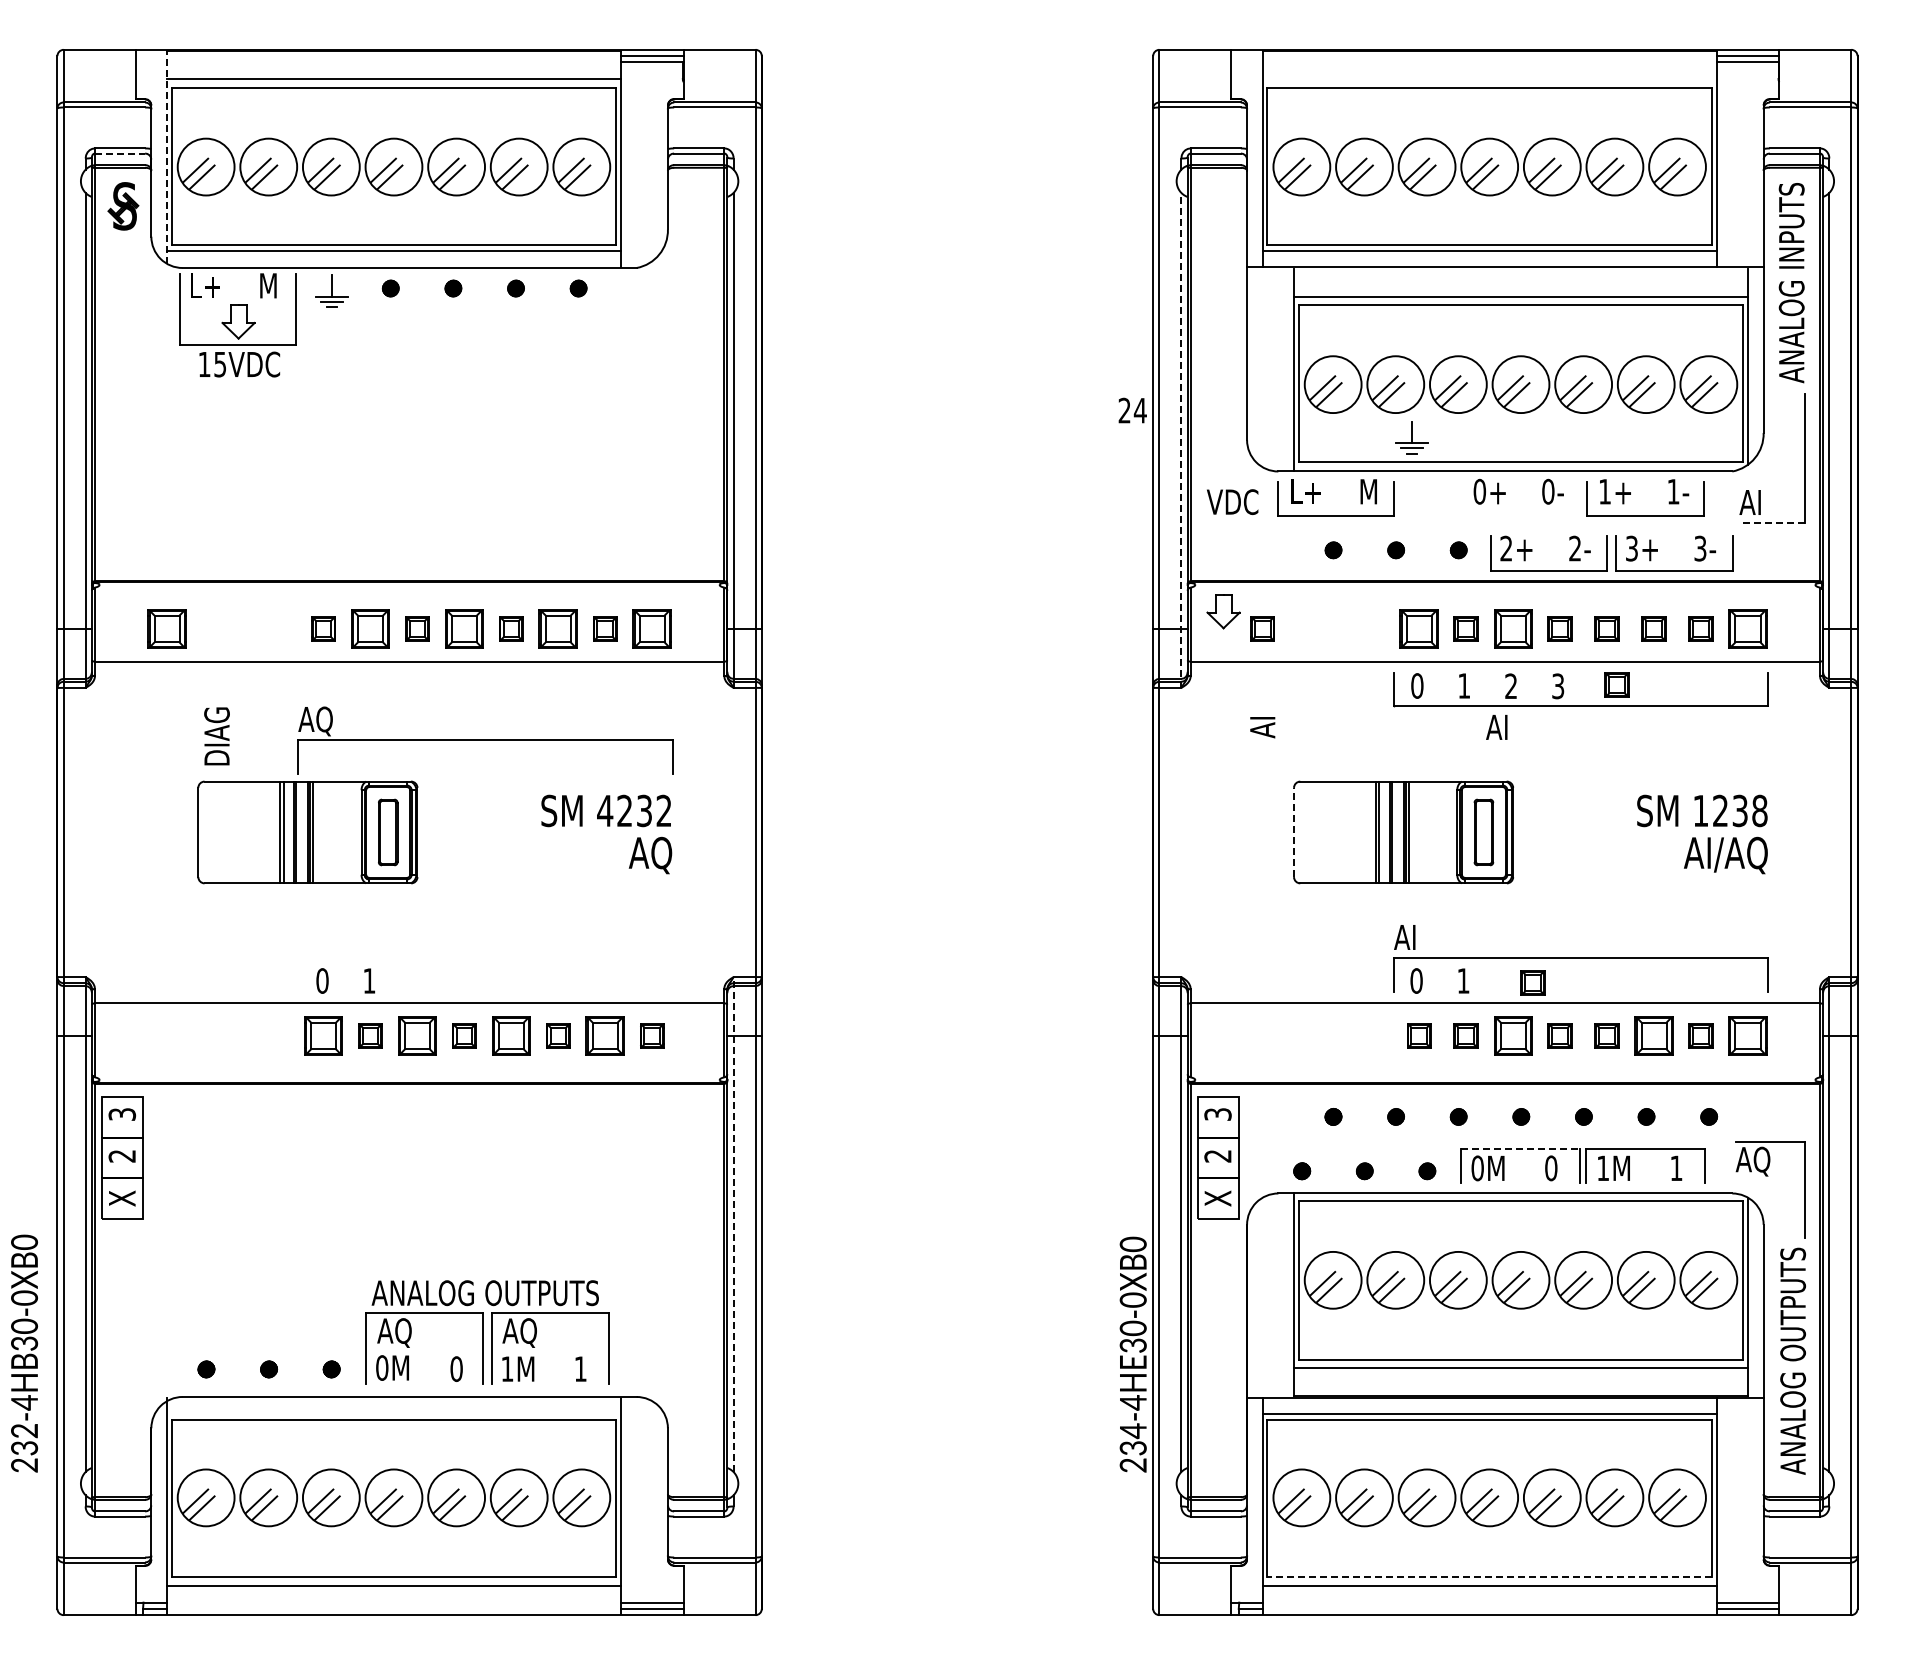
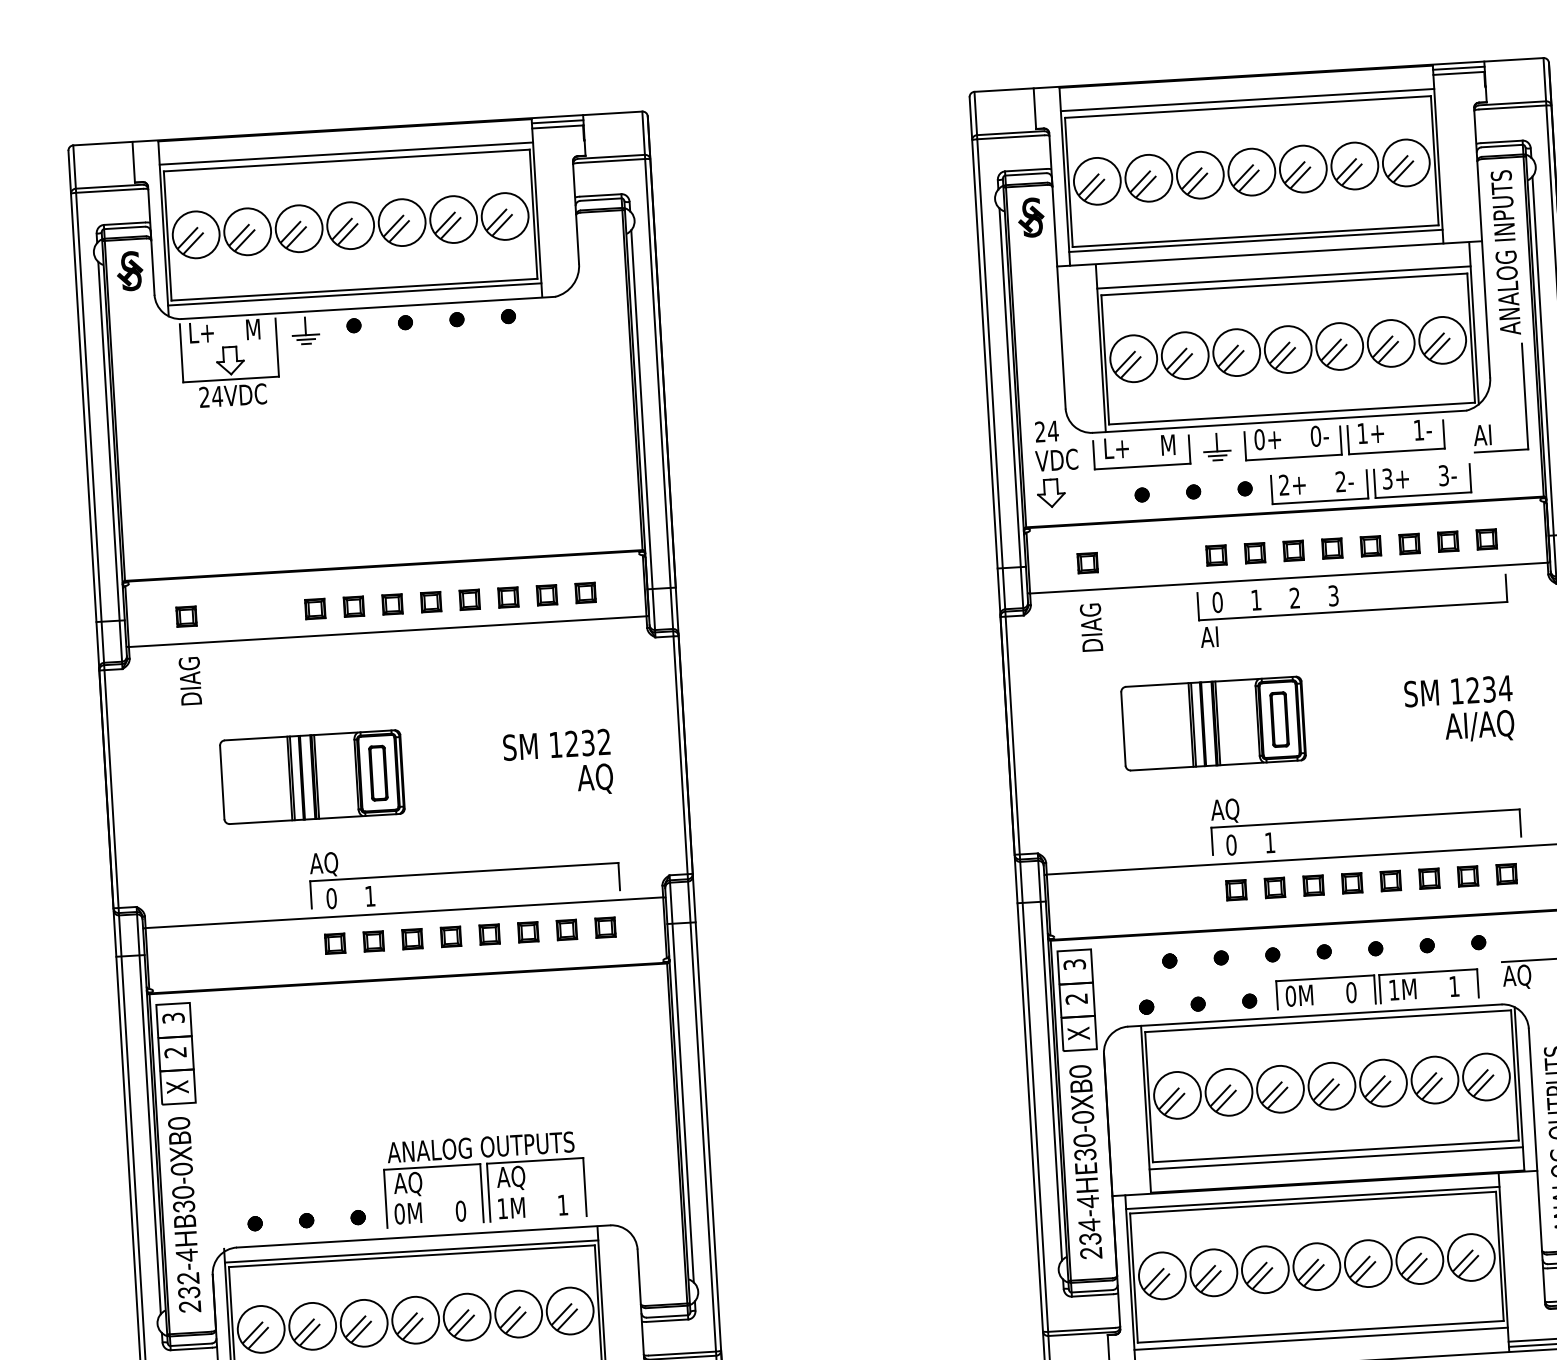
line: (1489, 79) -> (1247, 100), added
line: (120, 153) -> (125, 227), dashed -> solid
line: (167, 156) -> (163, 228), dashed -> solid
part: (1219, 206) -> (1031, 217), added
text: (212, 364) -> (211, 396), 15VDC -> 24VDC
text: (1132, 410) -> (1046, 431), moved
part: (1411, 437) -> (1216, 446), moved
line: (1181, 440) -> (1011, 412), dashed -> solid
part: (1519, 515) -> (1293, 457), added
line: (1772, 522) -> (1501, 450), dashed -> solid
part: (1223, 611) -> (1051, 493), moved
part: (166, 628) -> (186, 616), size x0.62
part: (370, 628) -> (353, 606), size x0.62
part: (464, 628) -> (431, 601), size x0.62
part: (558, 628) -> (508, 597), size x0.62
part: (652, 628) -> (585, 592), size x0.62
part: (1419, 628) -> (1216, 555), size x0.62
part: (1512, 628) -> (1293, 550), size x0.62
part: (1747, 628) -> (1486, 539), size x0.62
part: (1616, 684) -> (1381, 591), removed
text: (1262, 708) -> (1091, 628), AI -> DIAG
text: (1496, 727) -> (1209, 637), moved
text: (216, 736) -> (189, 681), moved
part: (485, 740) -> (464, 872), moved
text: (605, 810) -> (556, 744), 4232 -> 1232
text: (1759, 810) -> (1505, 688), 1238 -> 1234
line: (1294, 832) -> (1123, 728), dashed -> solid
text: (1420, 939) -> (1232, 810), AI -> AQ
part: (1532, 982) -> (1326, 840), removed
part: (323, 1035) -> (335, 943), size x0.62
part: (417, 1035) -> (412, 938), size x0.62
part: (511, 1035) -> (489, 934), size x0.62
part: (605, 1035) -> (567, 929), size x0.62
part: (1512, 1035) -> (1313, 885), size x0.62
part: (1653, 1035) -> (1429, 878), size x0.62
part: (1747, 1035) -> (1506, 873), size x0.62
line: (1520, 1149) -> (1325, 978), dashed -> solid
line: (733, 1224) -> (681, 1078), dashed -> solid
text: (24, 1353) -> (184, 1214), moved
text: (1132, 1354) -> (1085, 1162), moved
line: (393, 1414) -> (411, 1251), added
line: (1489, 1577) -> (1320, 1332), dashed -> solid

